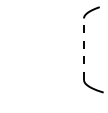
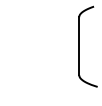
line: (84, 49) -> (79, 46), dashed -> solid

